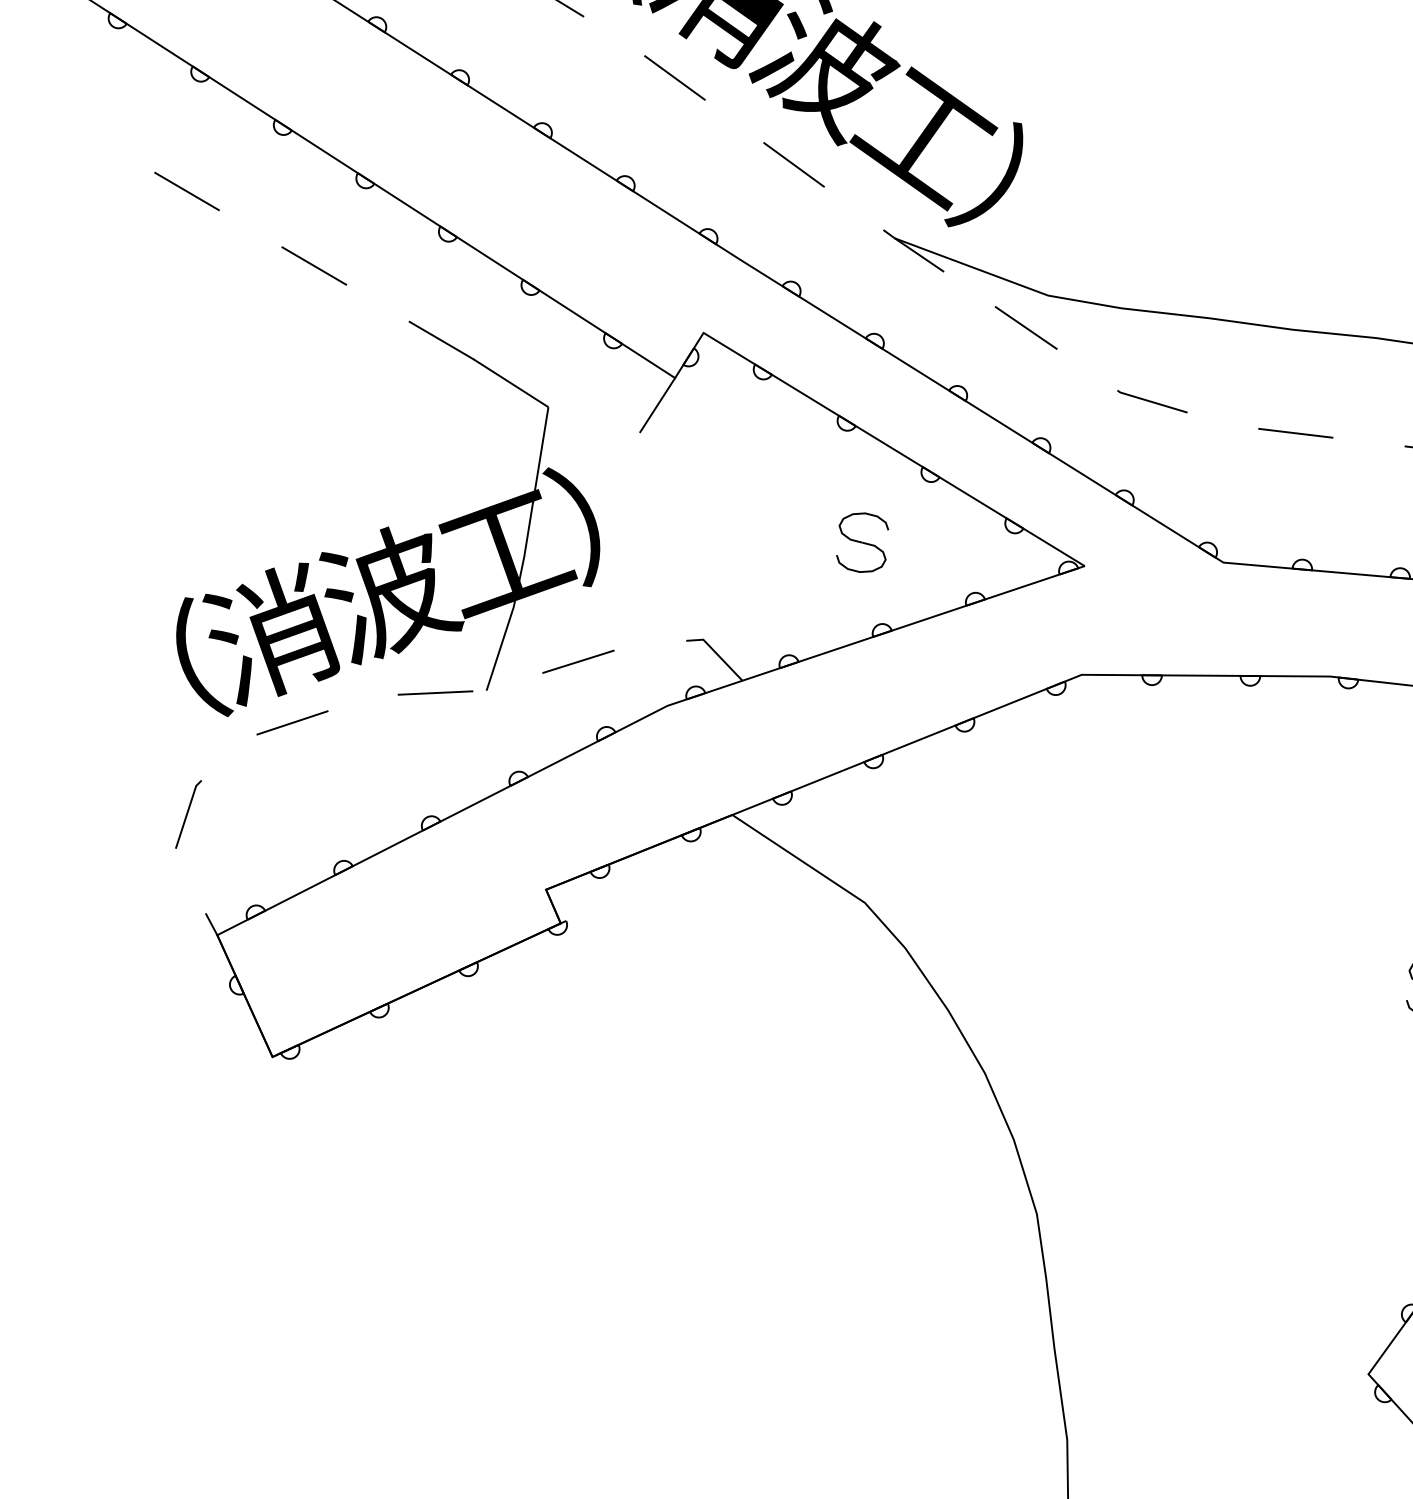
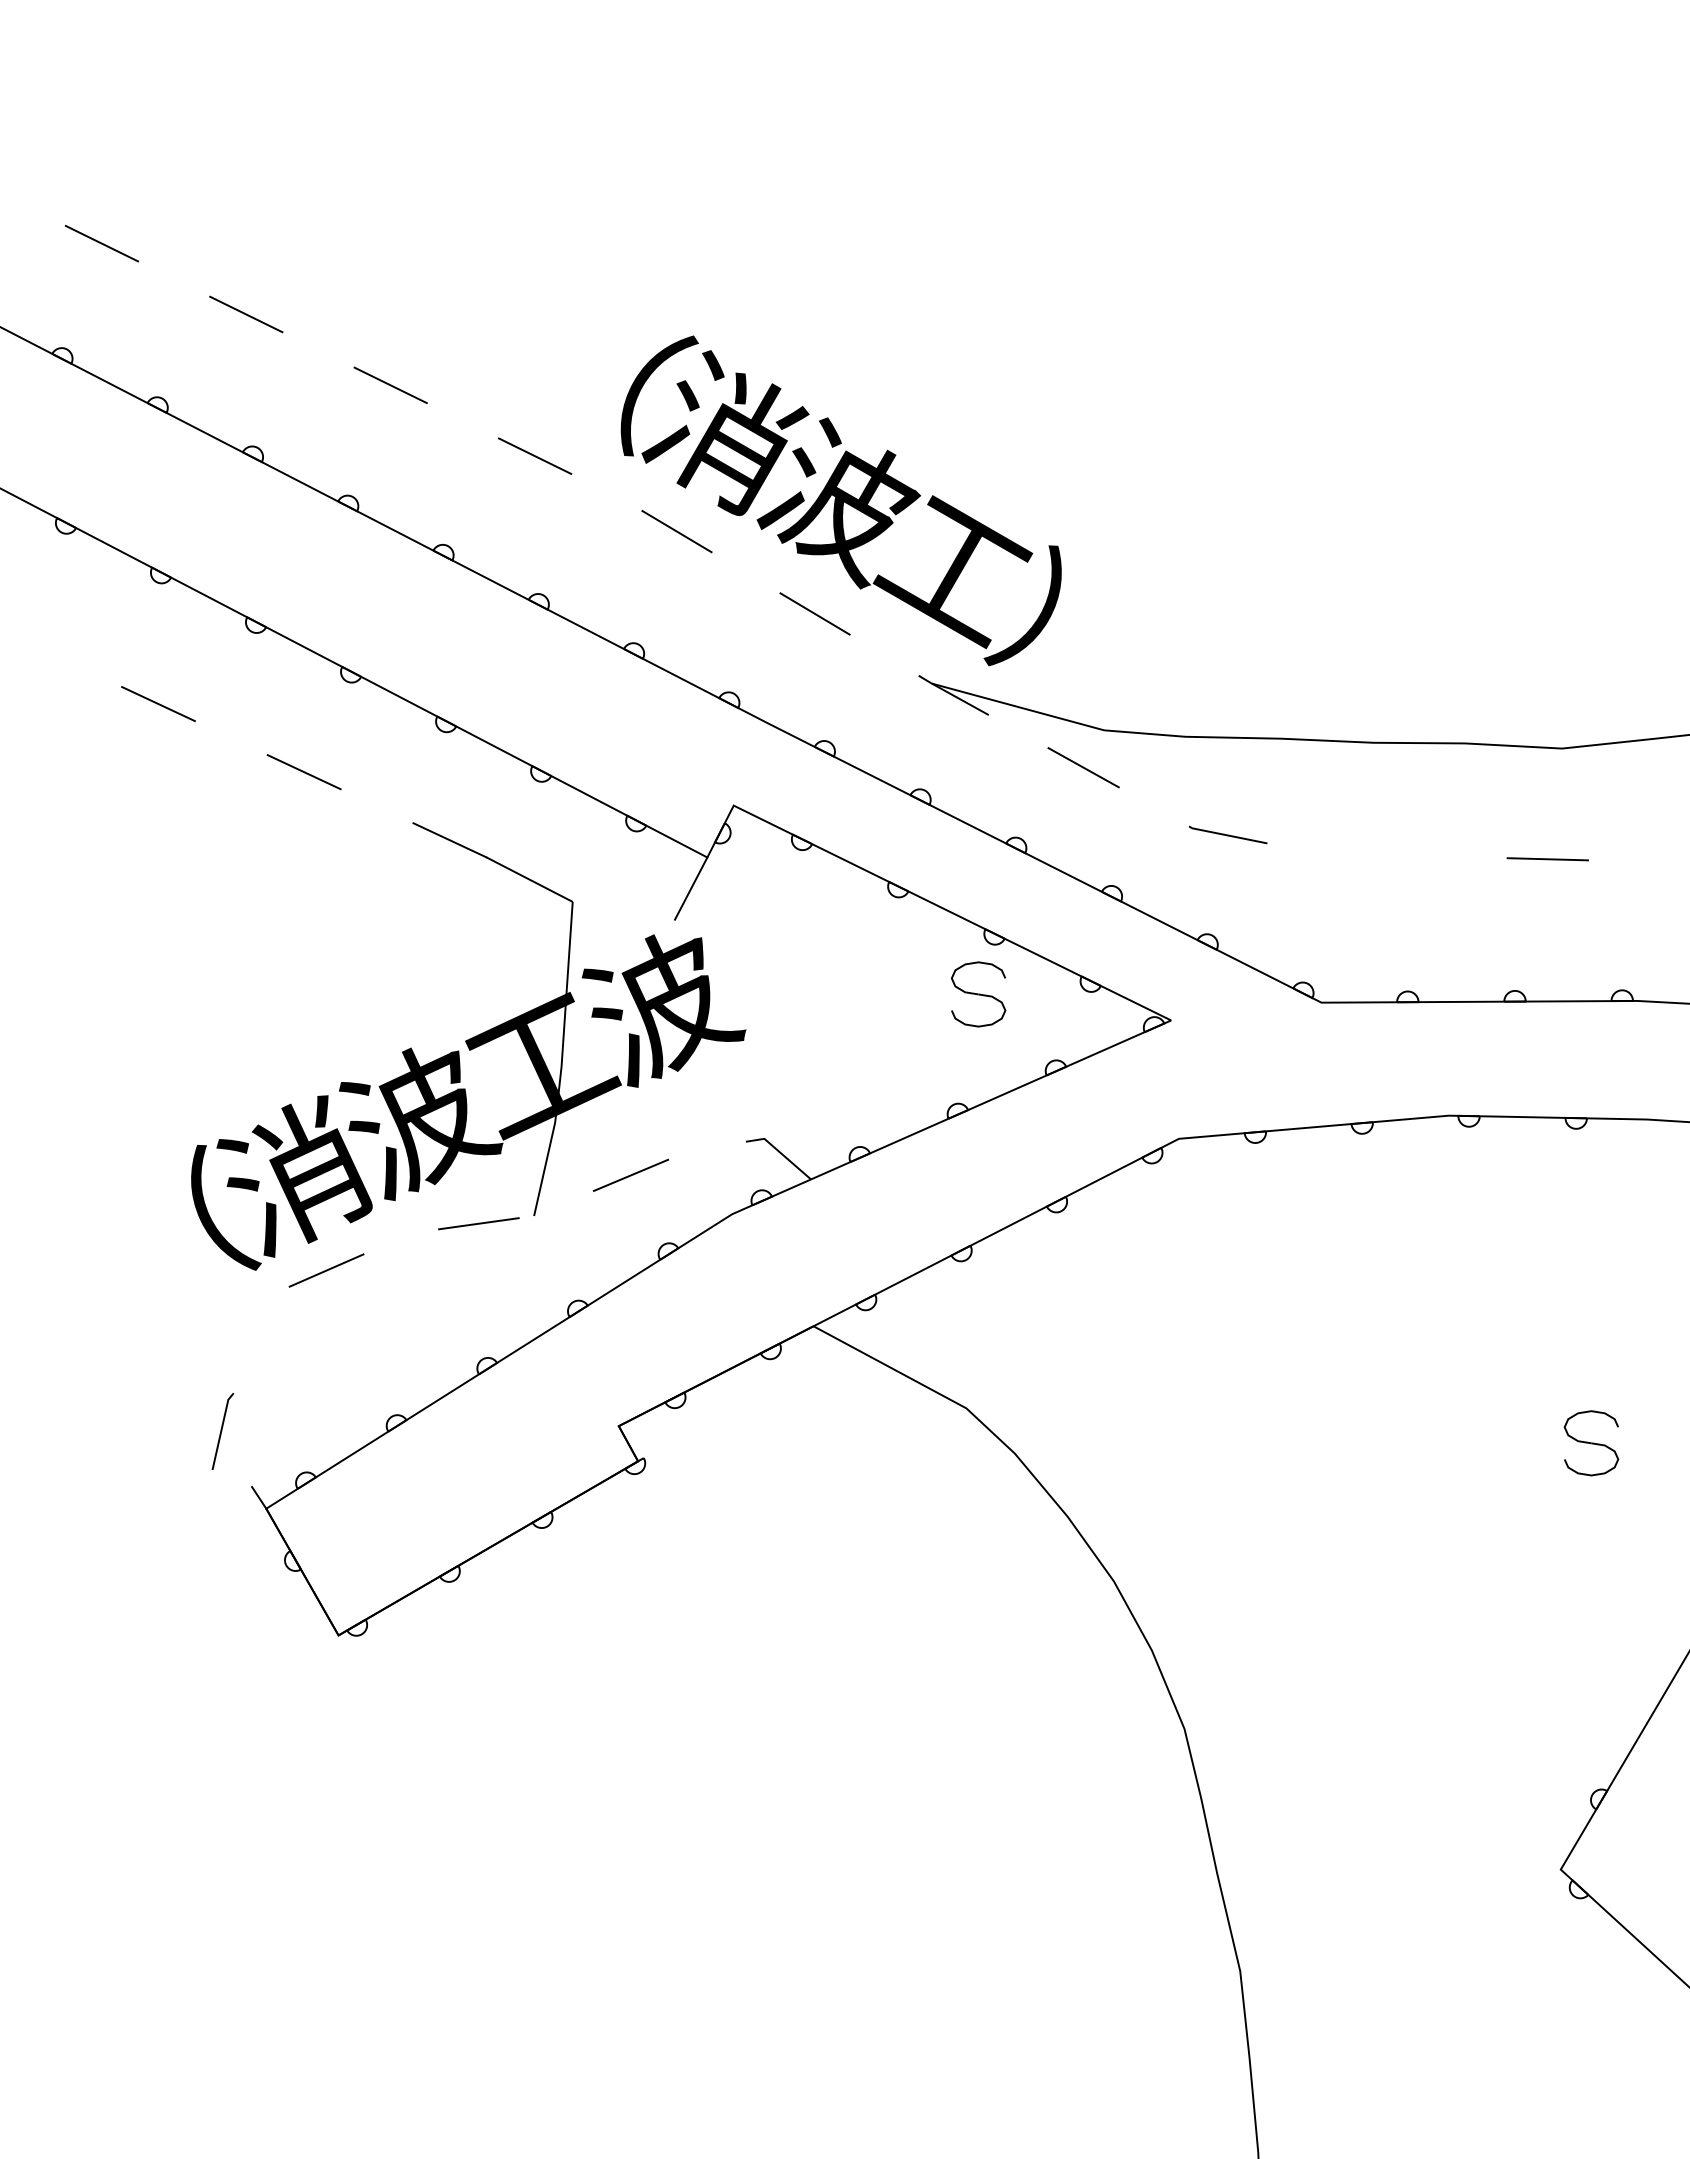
line: (1295, 432) -> (1386, 854), removed
text: (618, 516) -> (659, 1013), ） -> 波
part: (862, 542) -> (978, 994), moved
line: (188, 814) -> (222, 1431), moved

